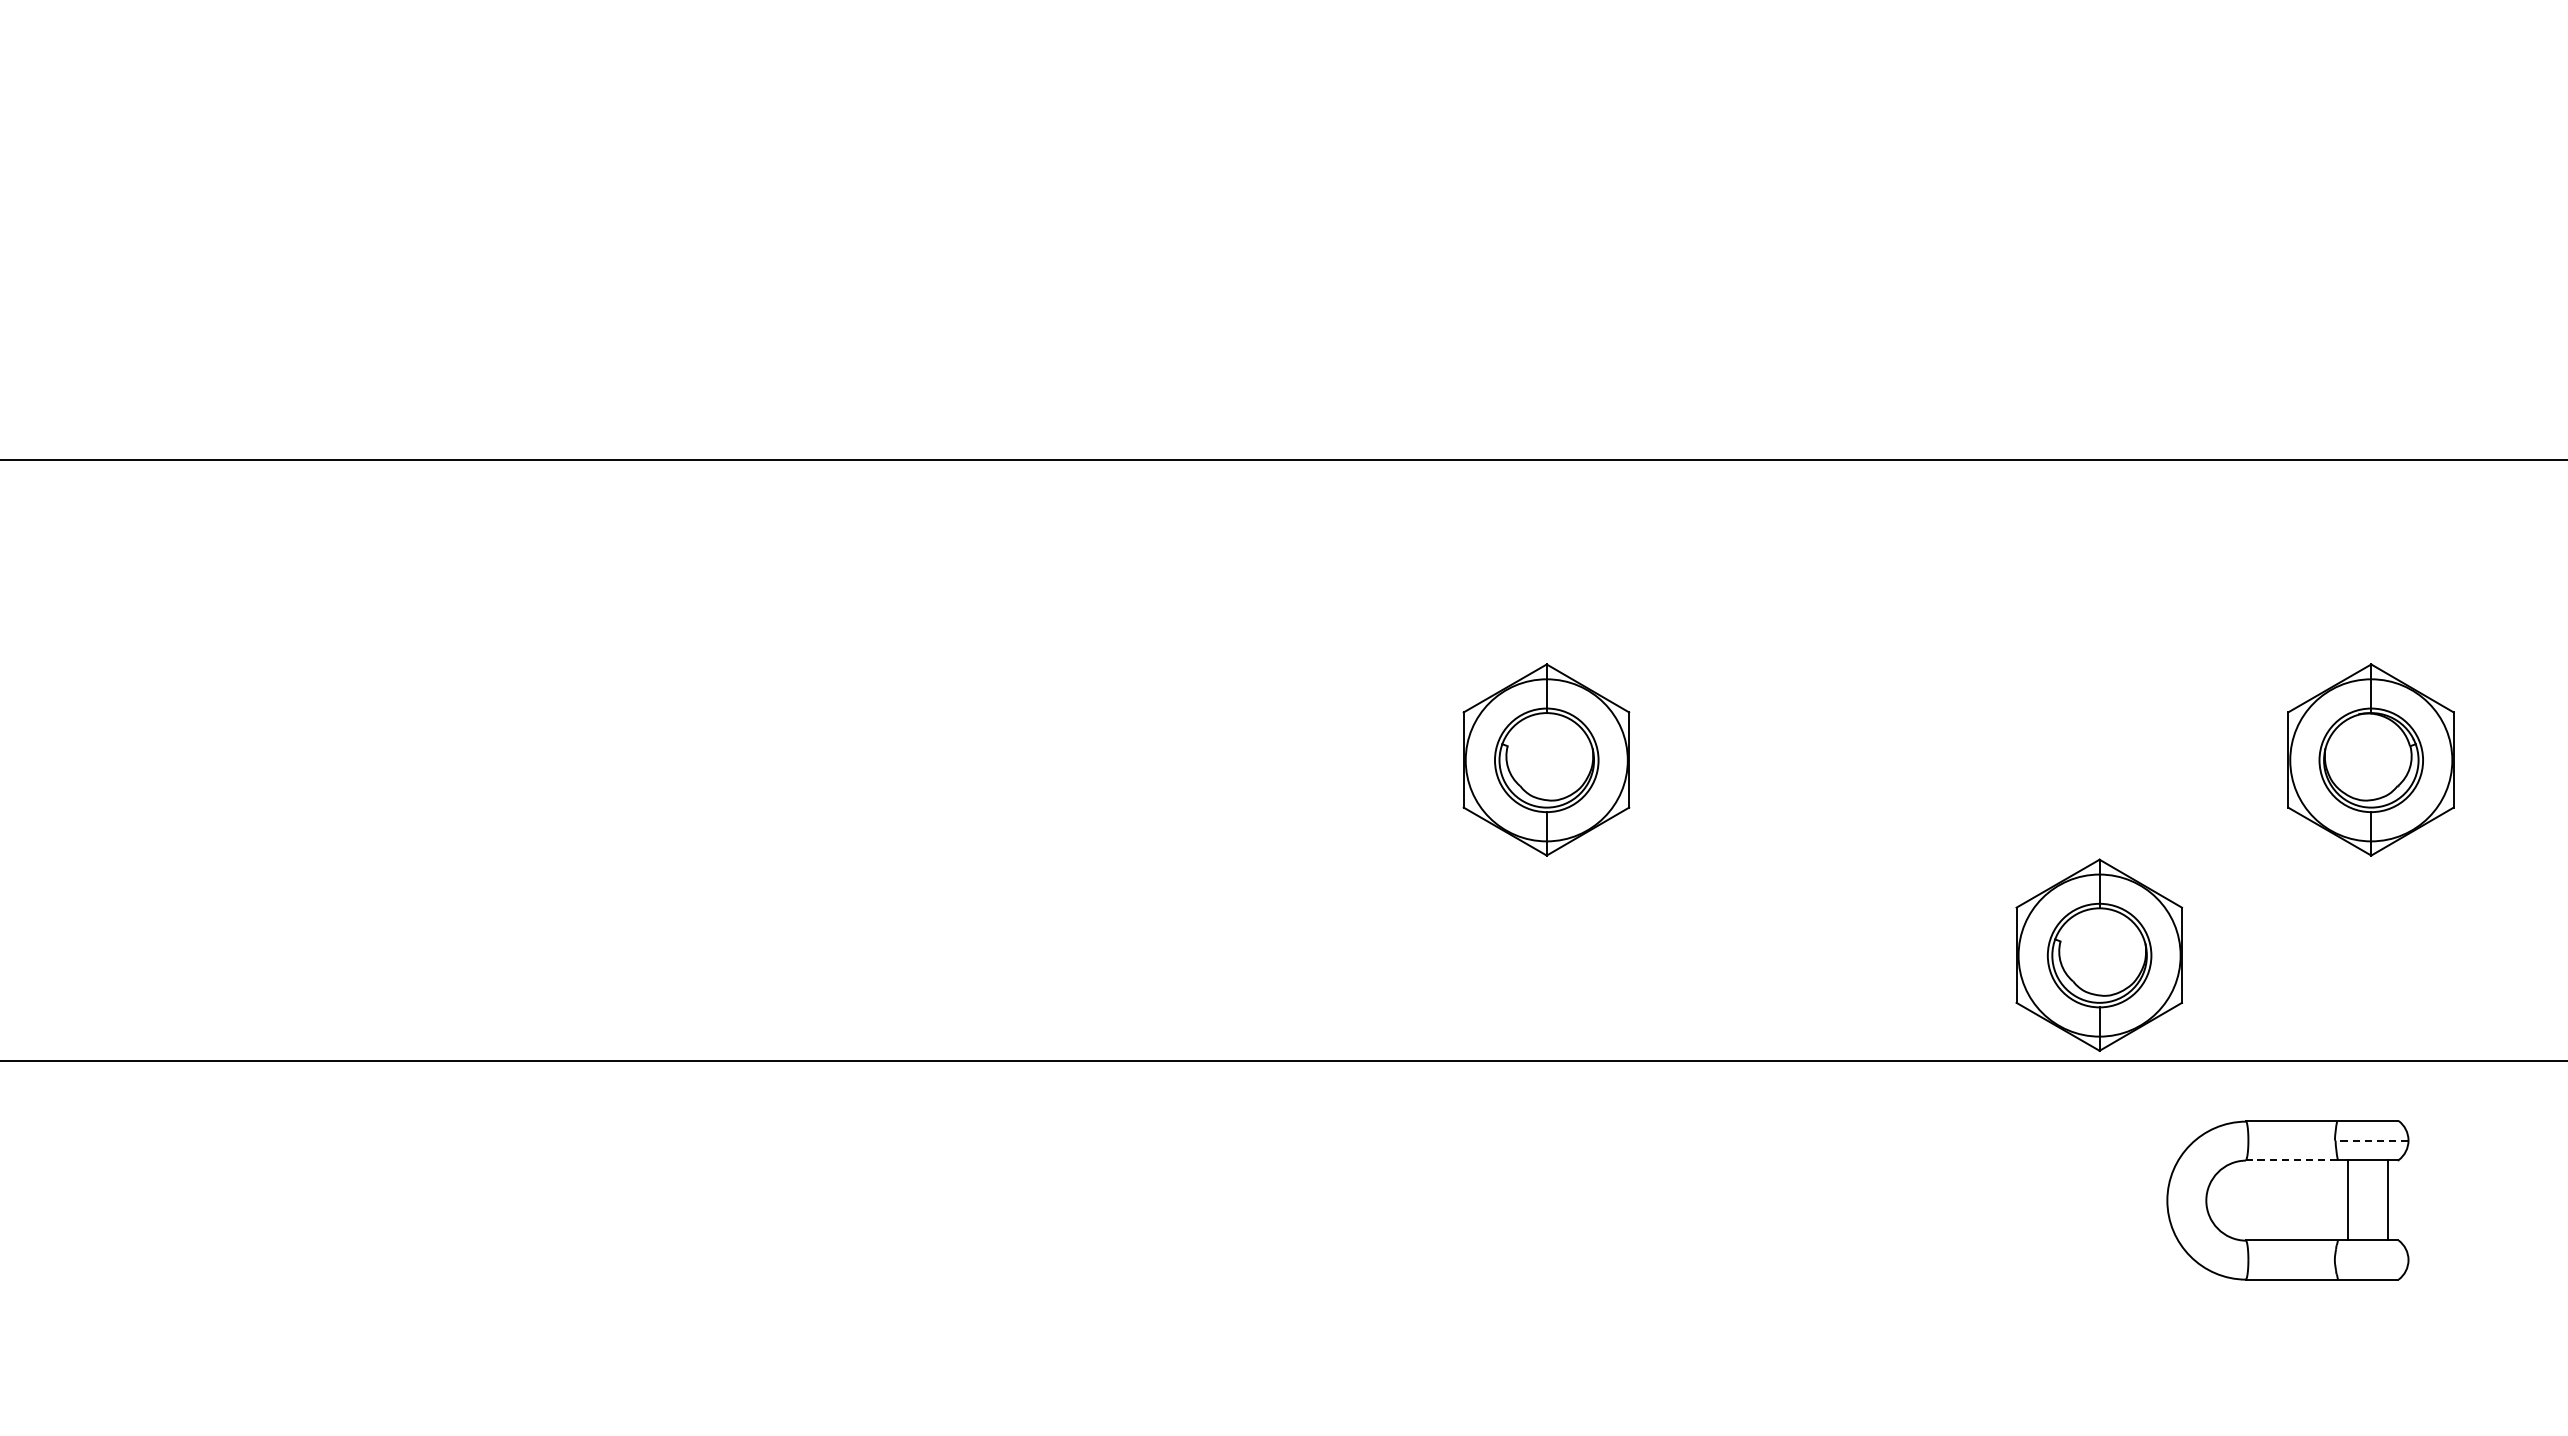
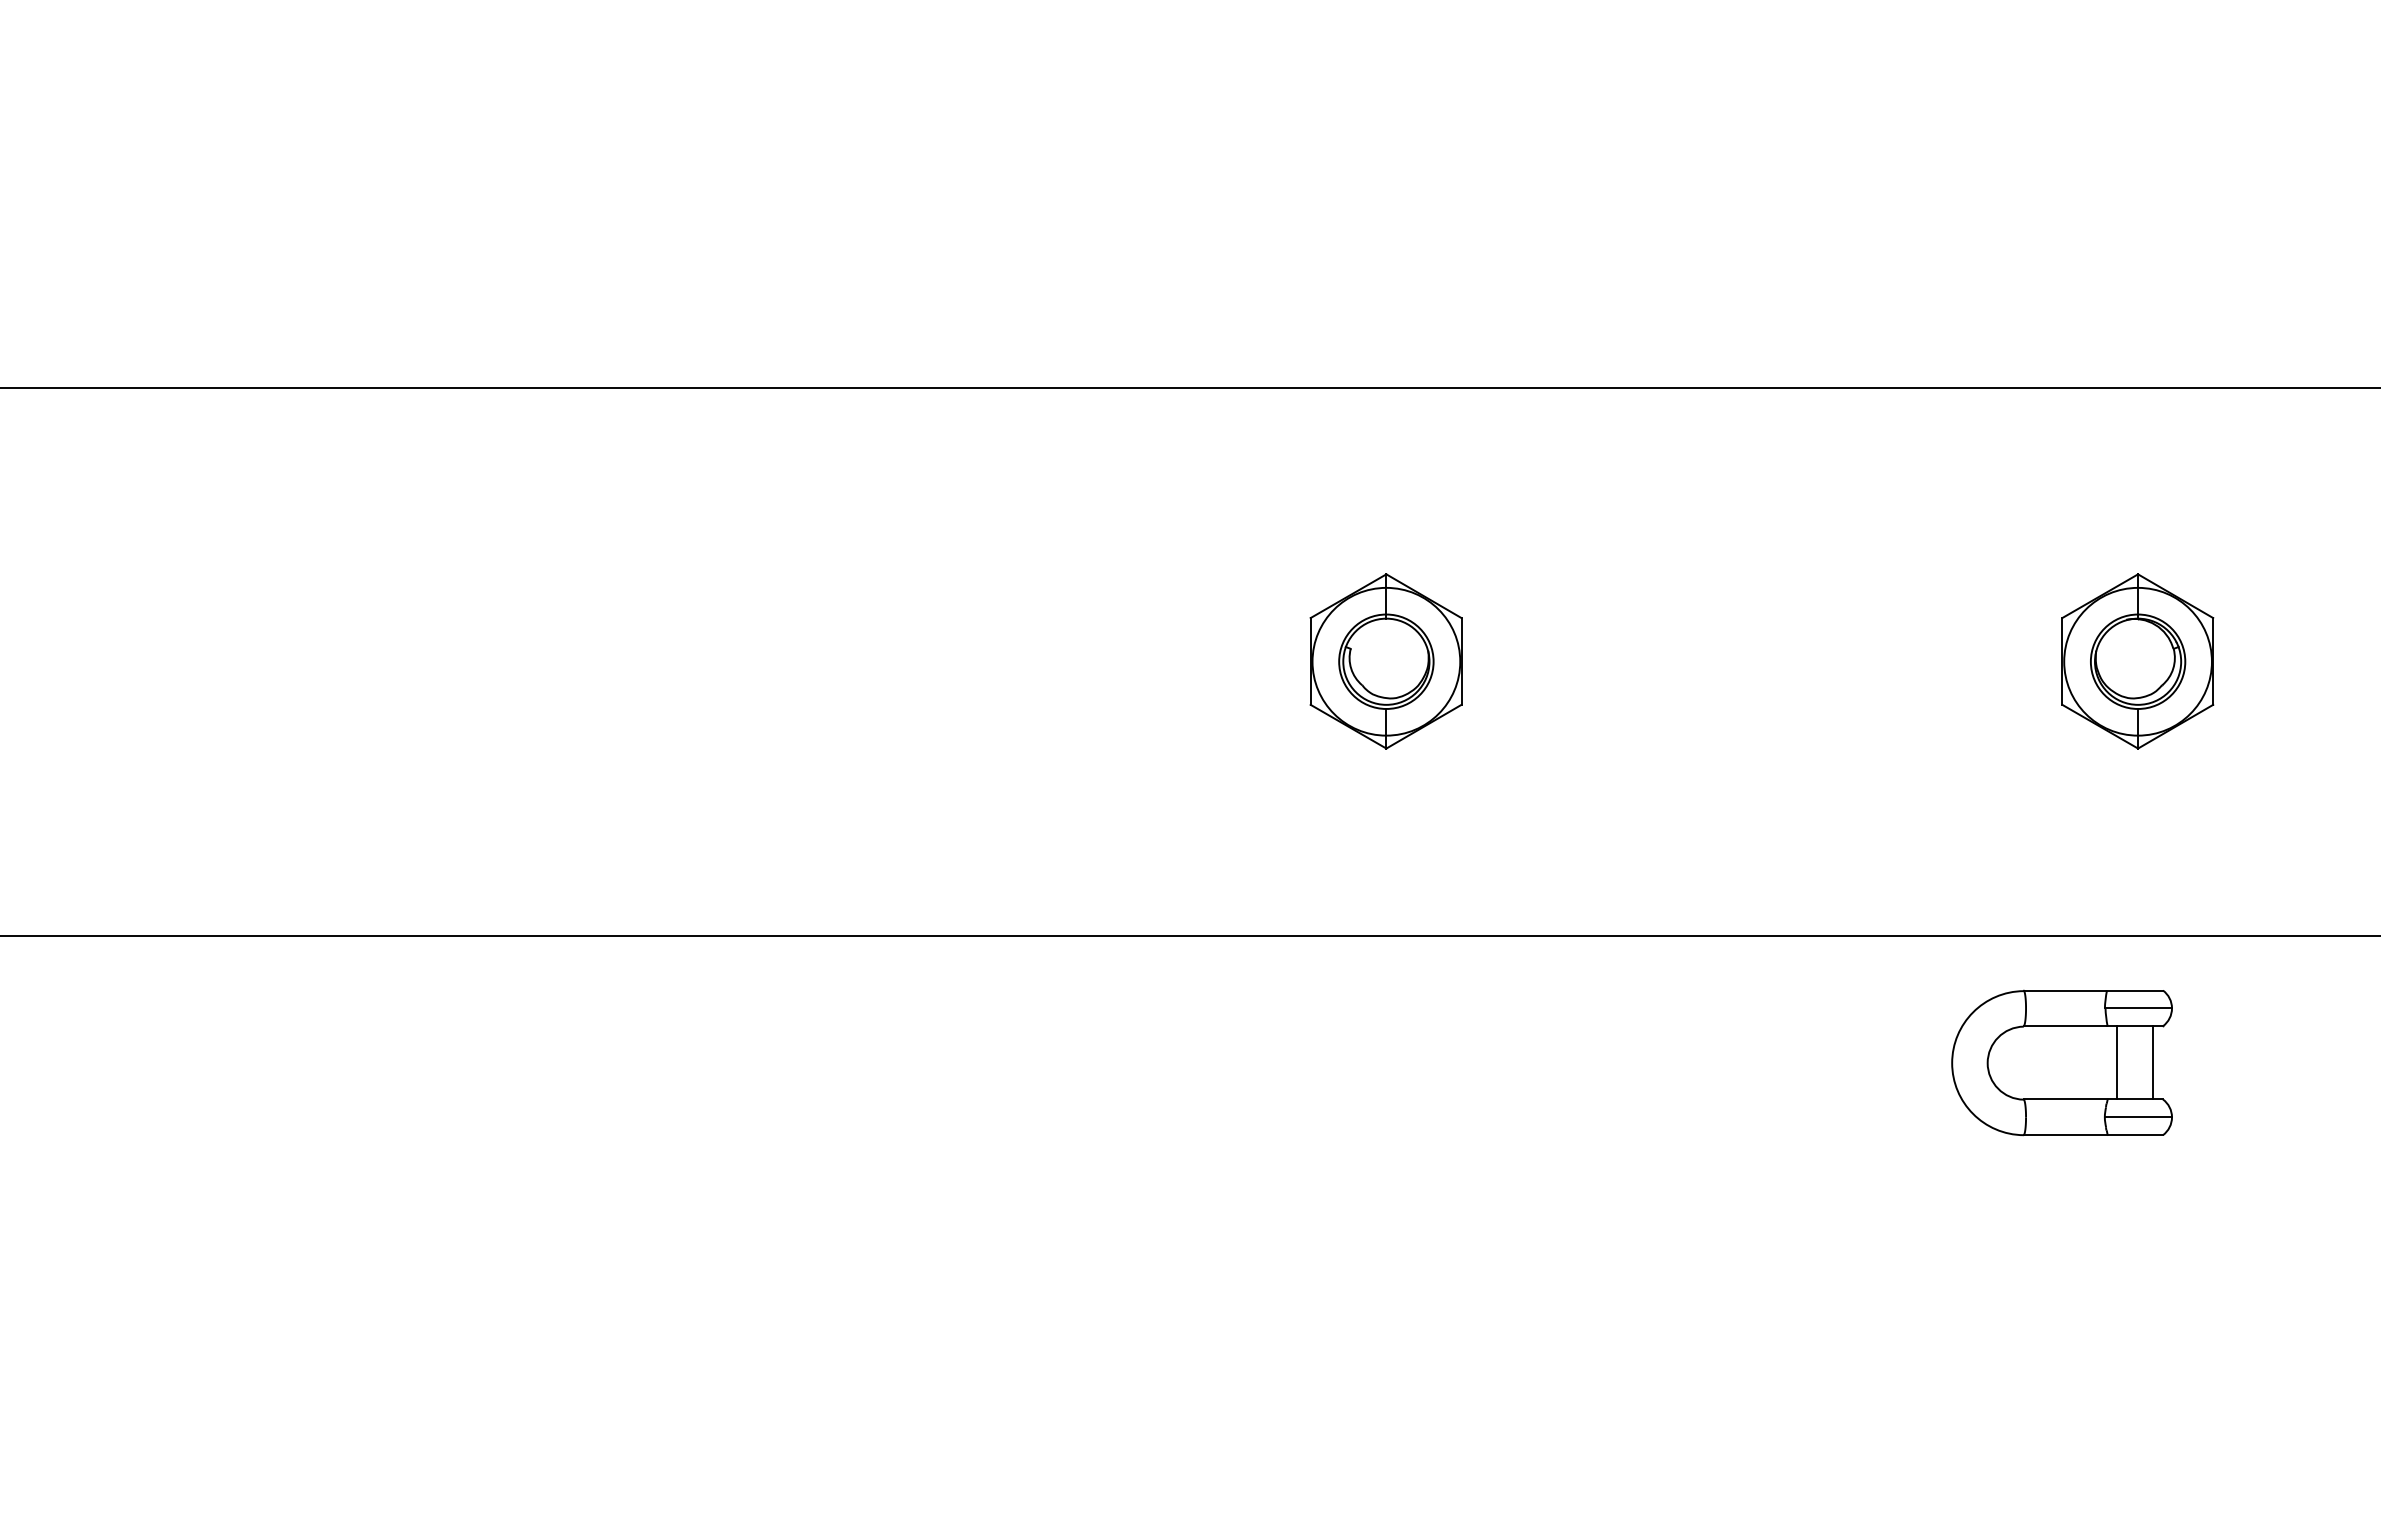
part: (2098, 955) -> (1889, 839), removed
line: (2371, 1140) -> (2138, 1008), dashed -> solid
line: (2291, 1160) -> (2065, 1026), dashed -> solid
line: (2370, 1260) -> (2137, 1117), added

